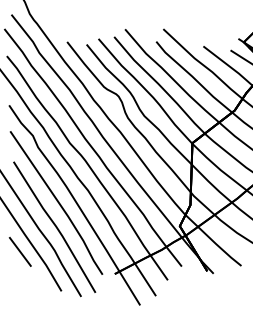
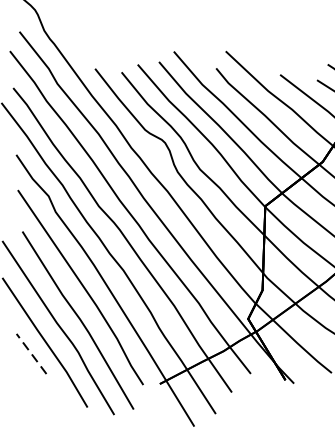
line: (20, 251) -> (31, 353), solid -> dashed

